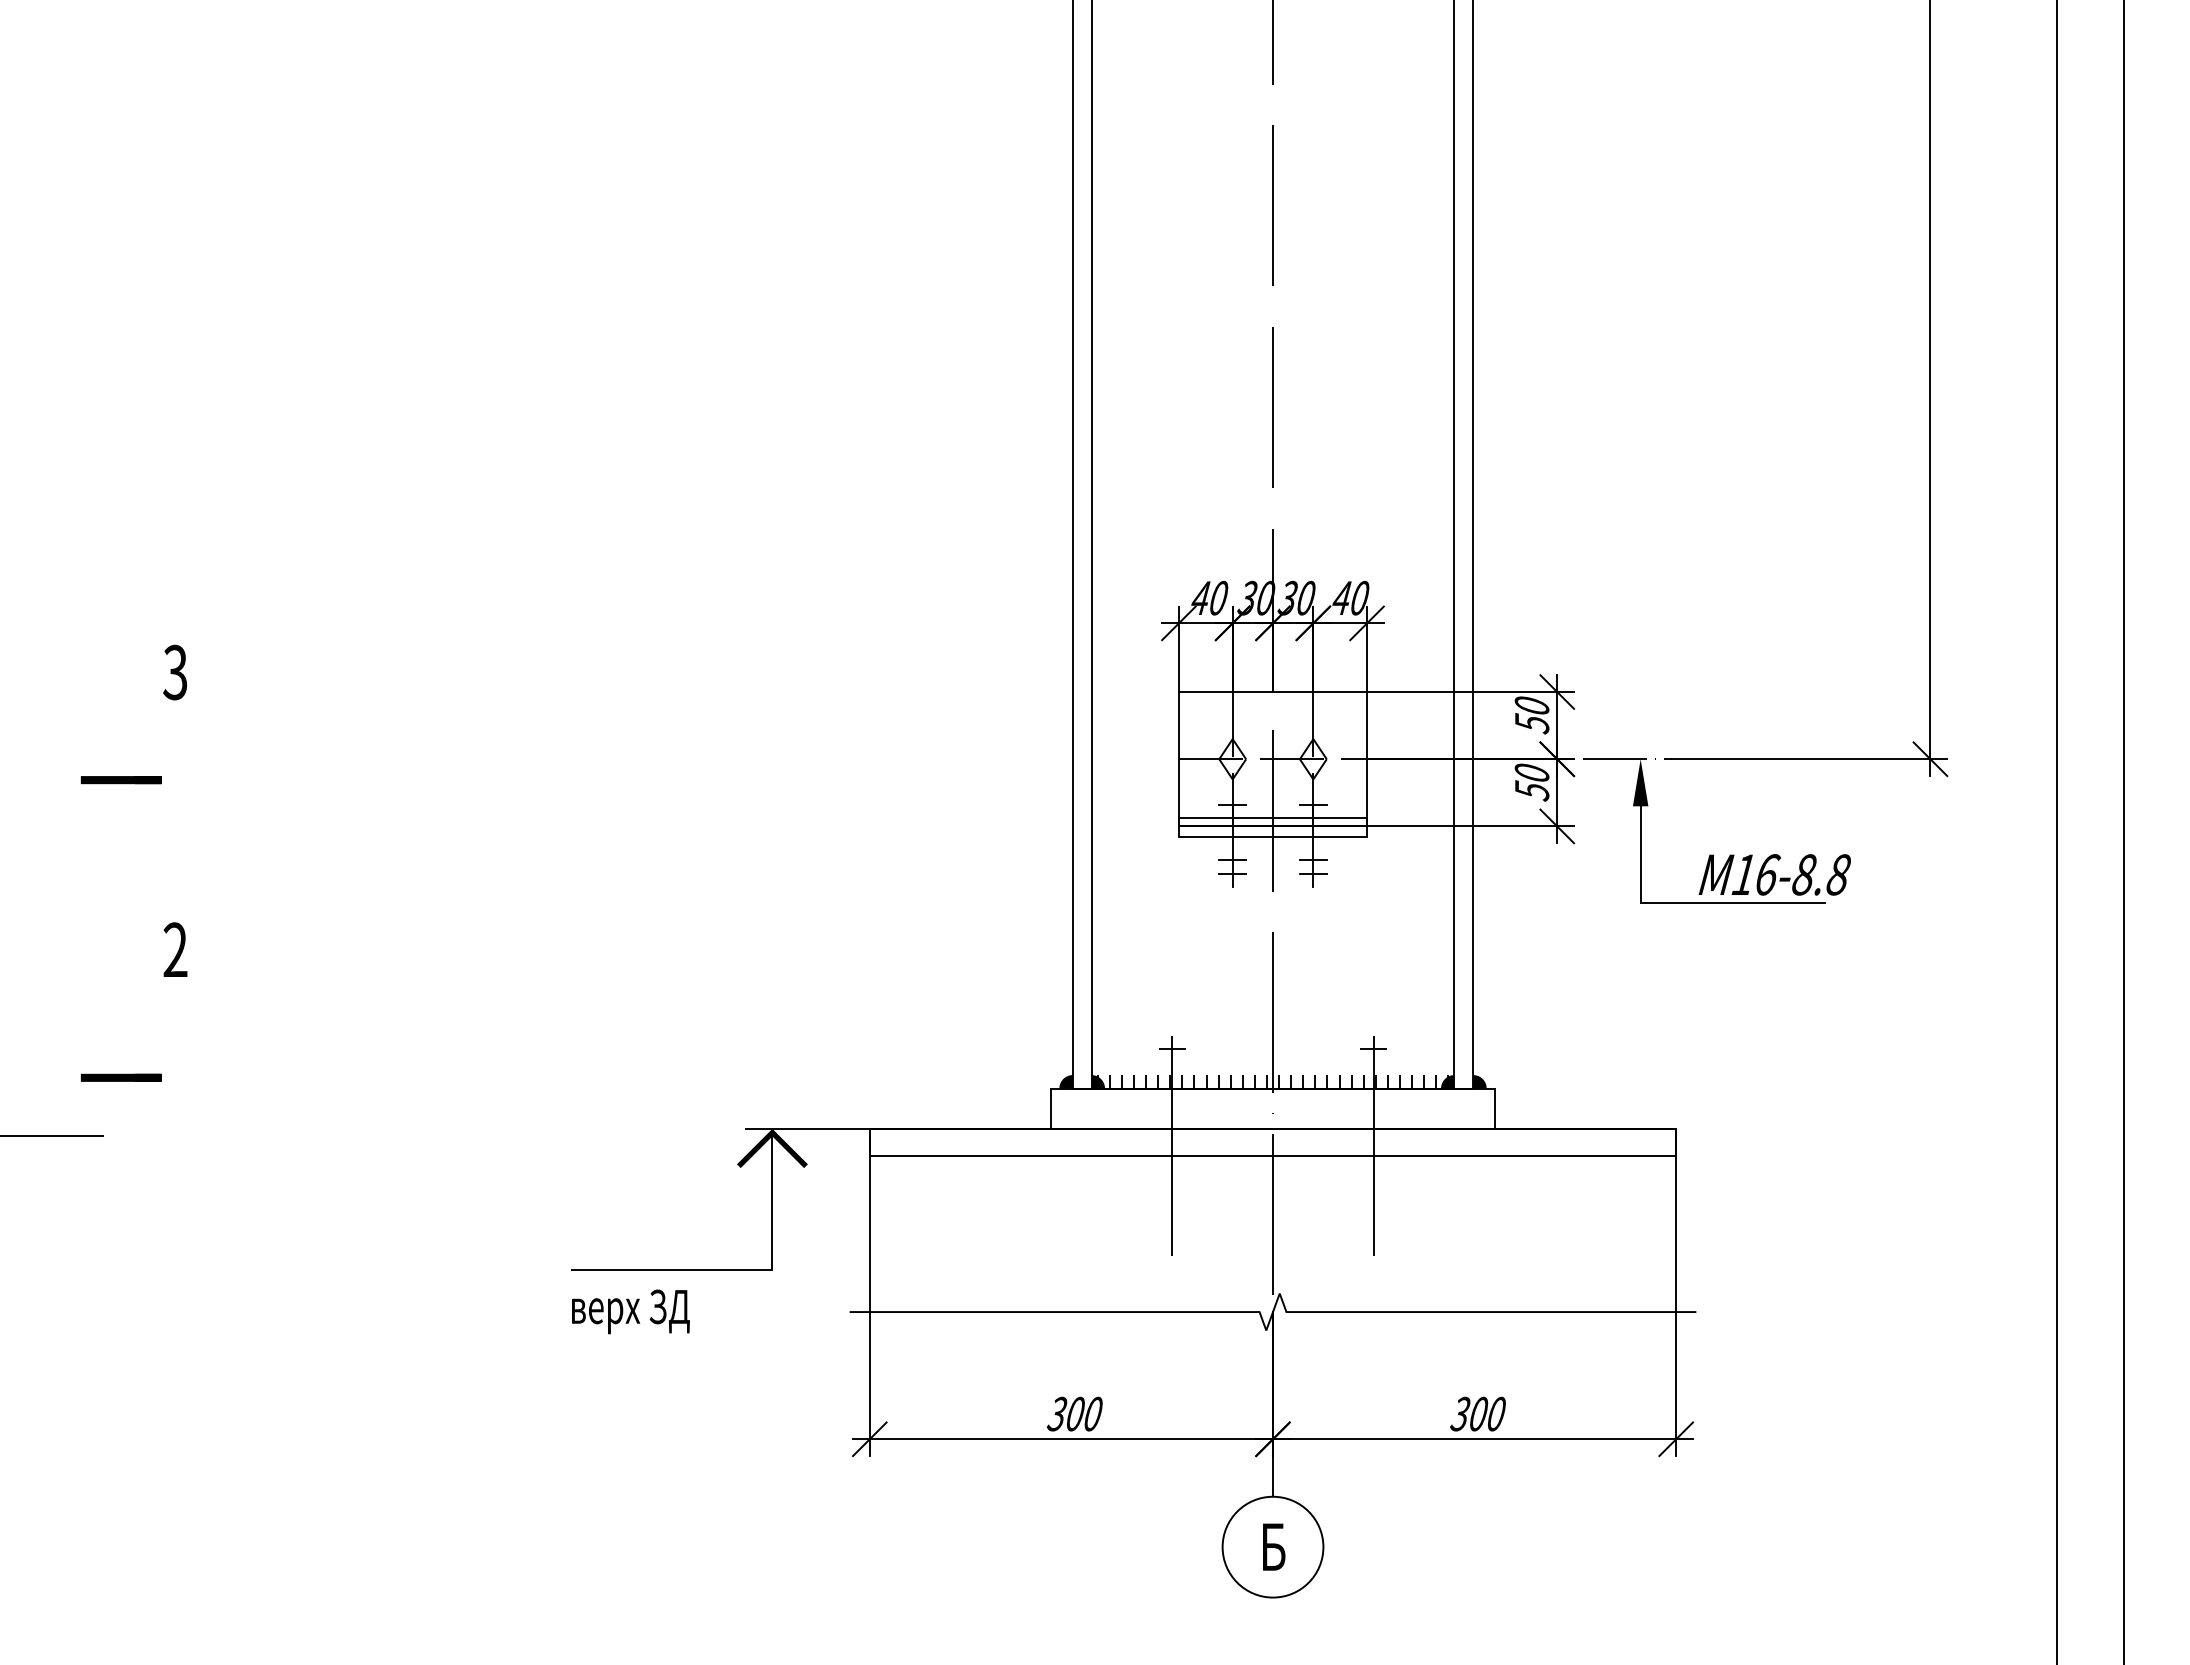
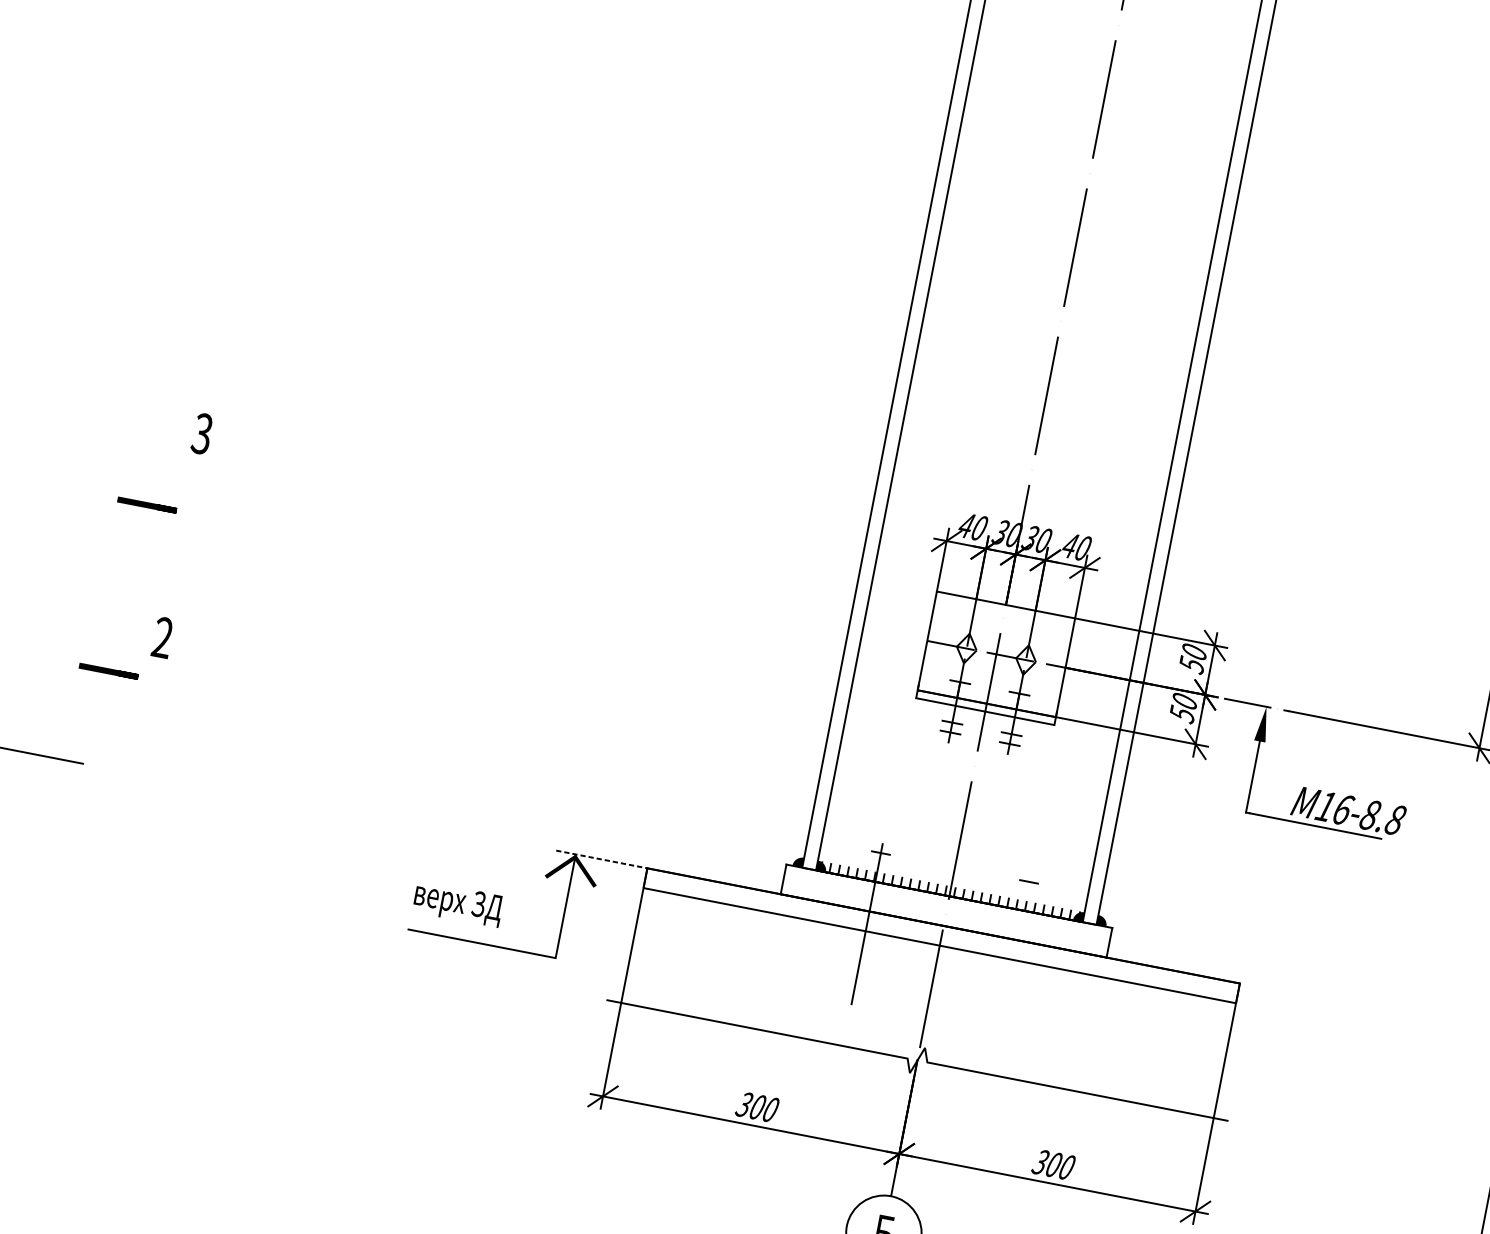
line: (1272, 818) -> (987, 697), removed
line: (120, 1077) -> (108, 671), moved
line: (808, 1128) -> (602, 859), solid -> dashed
line: (1373, 1145) -> (1015, 952), removed
text: (630, 1311) -> (458, 903), moved

